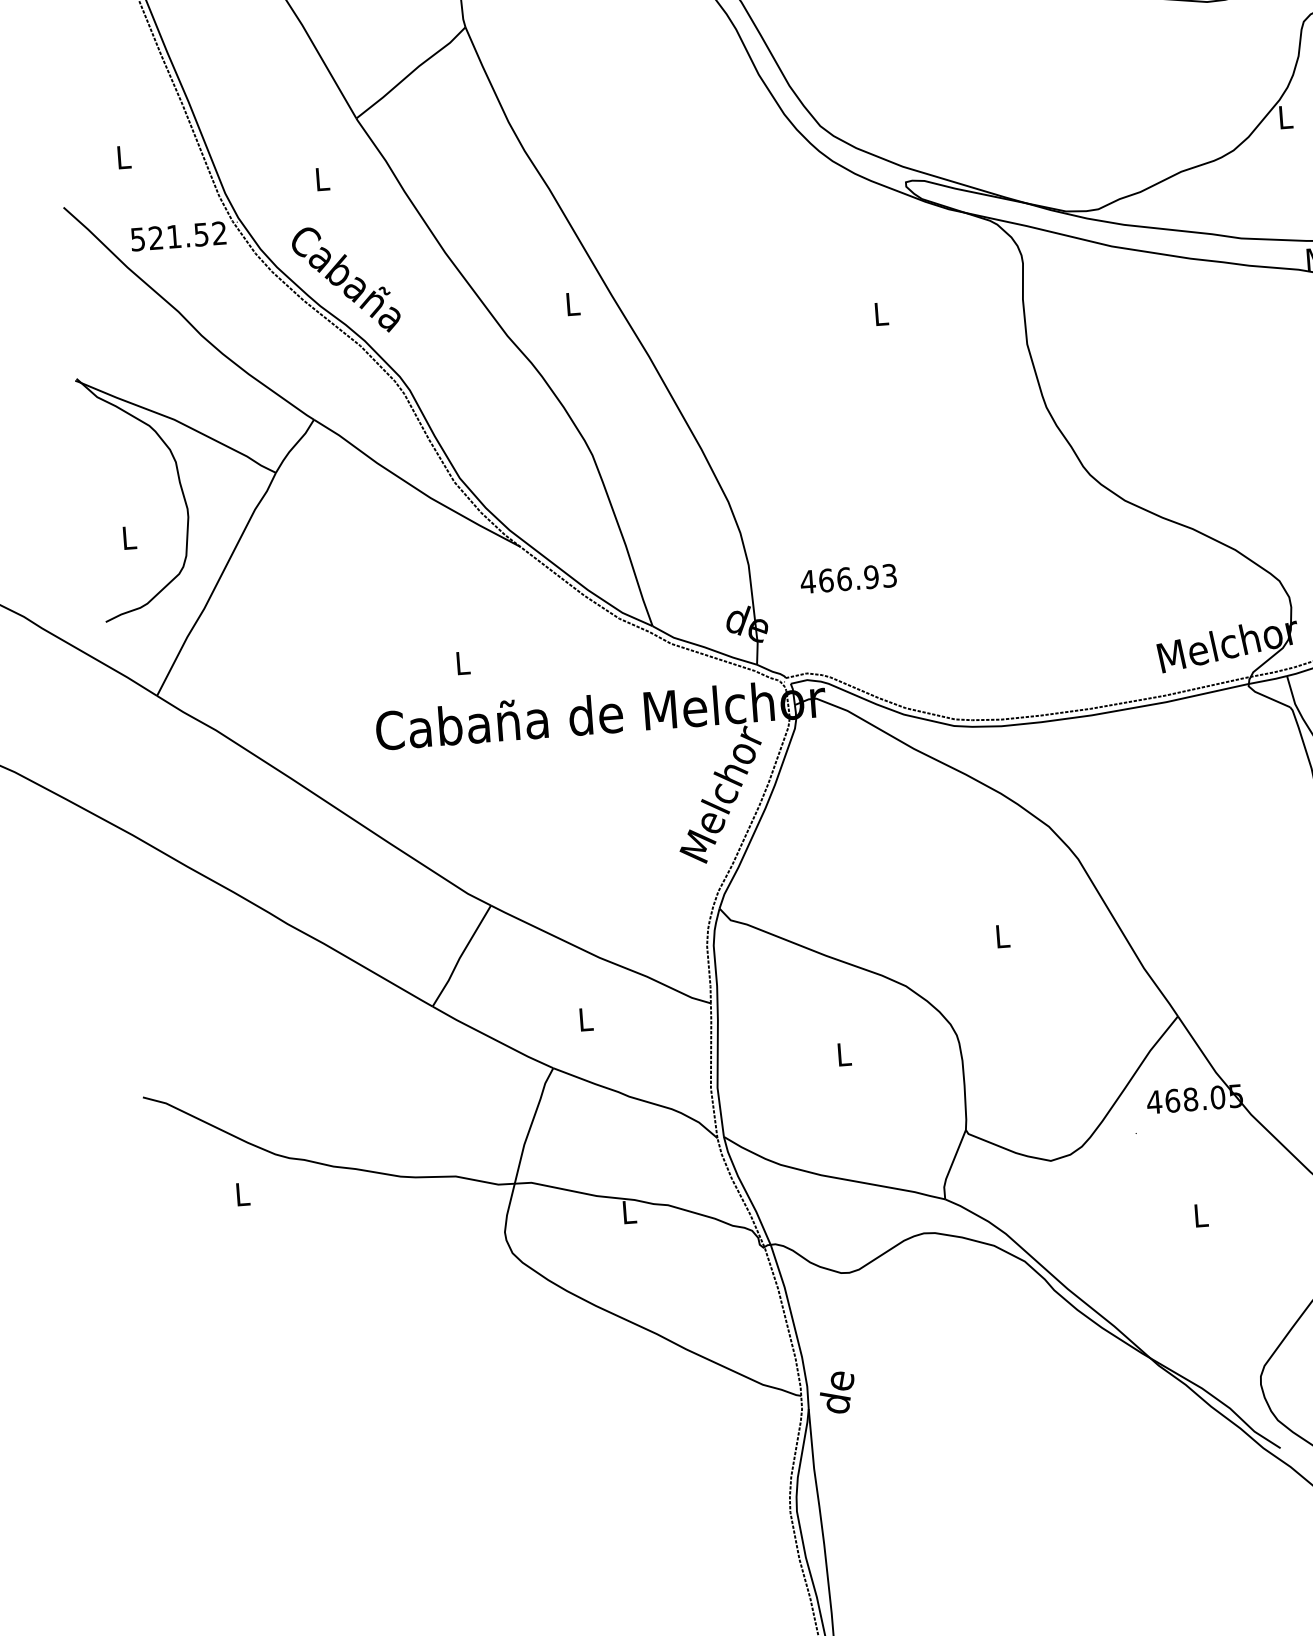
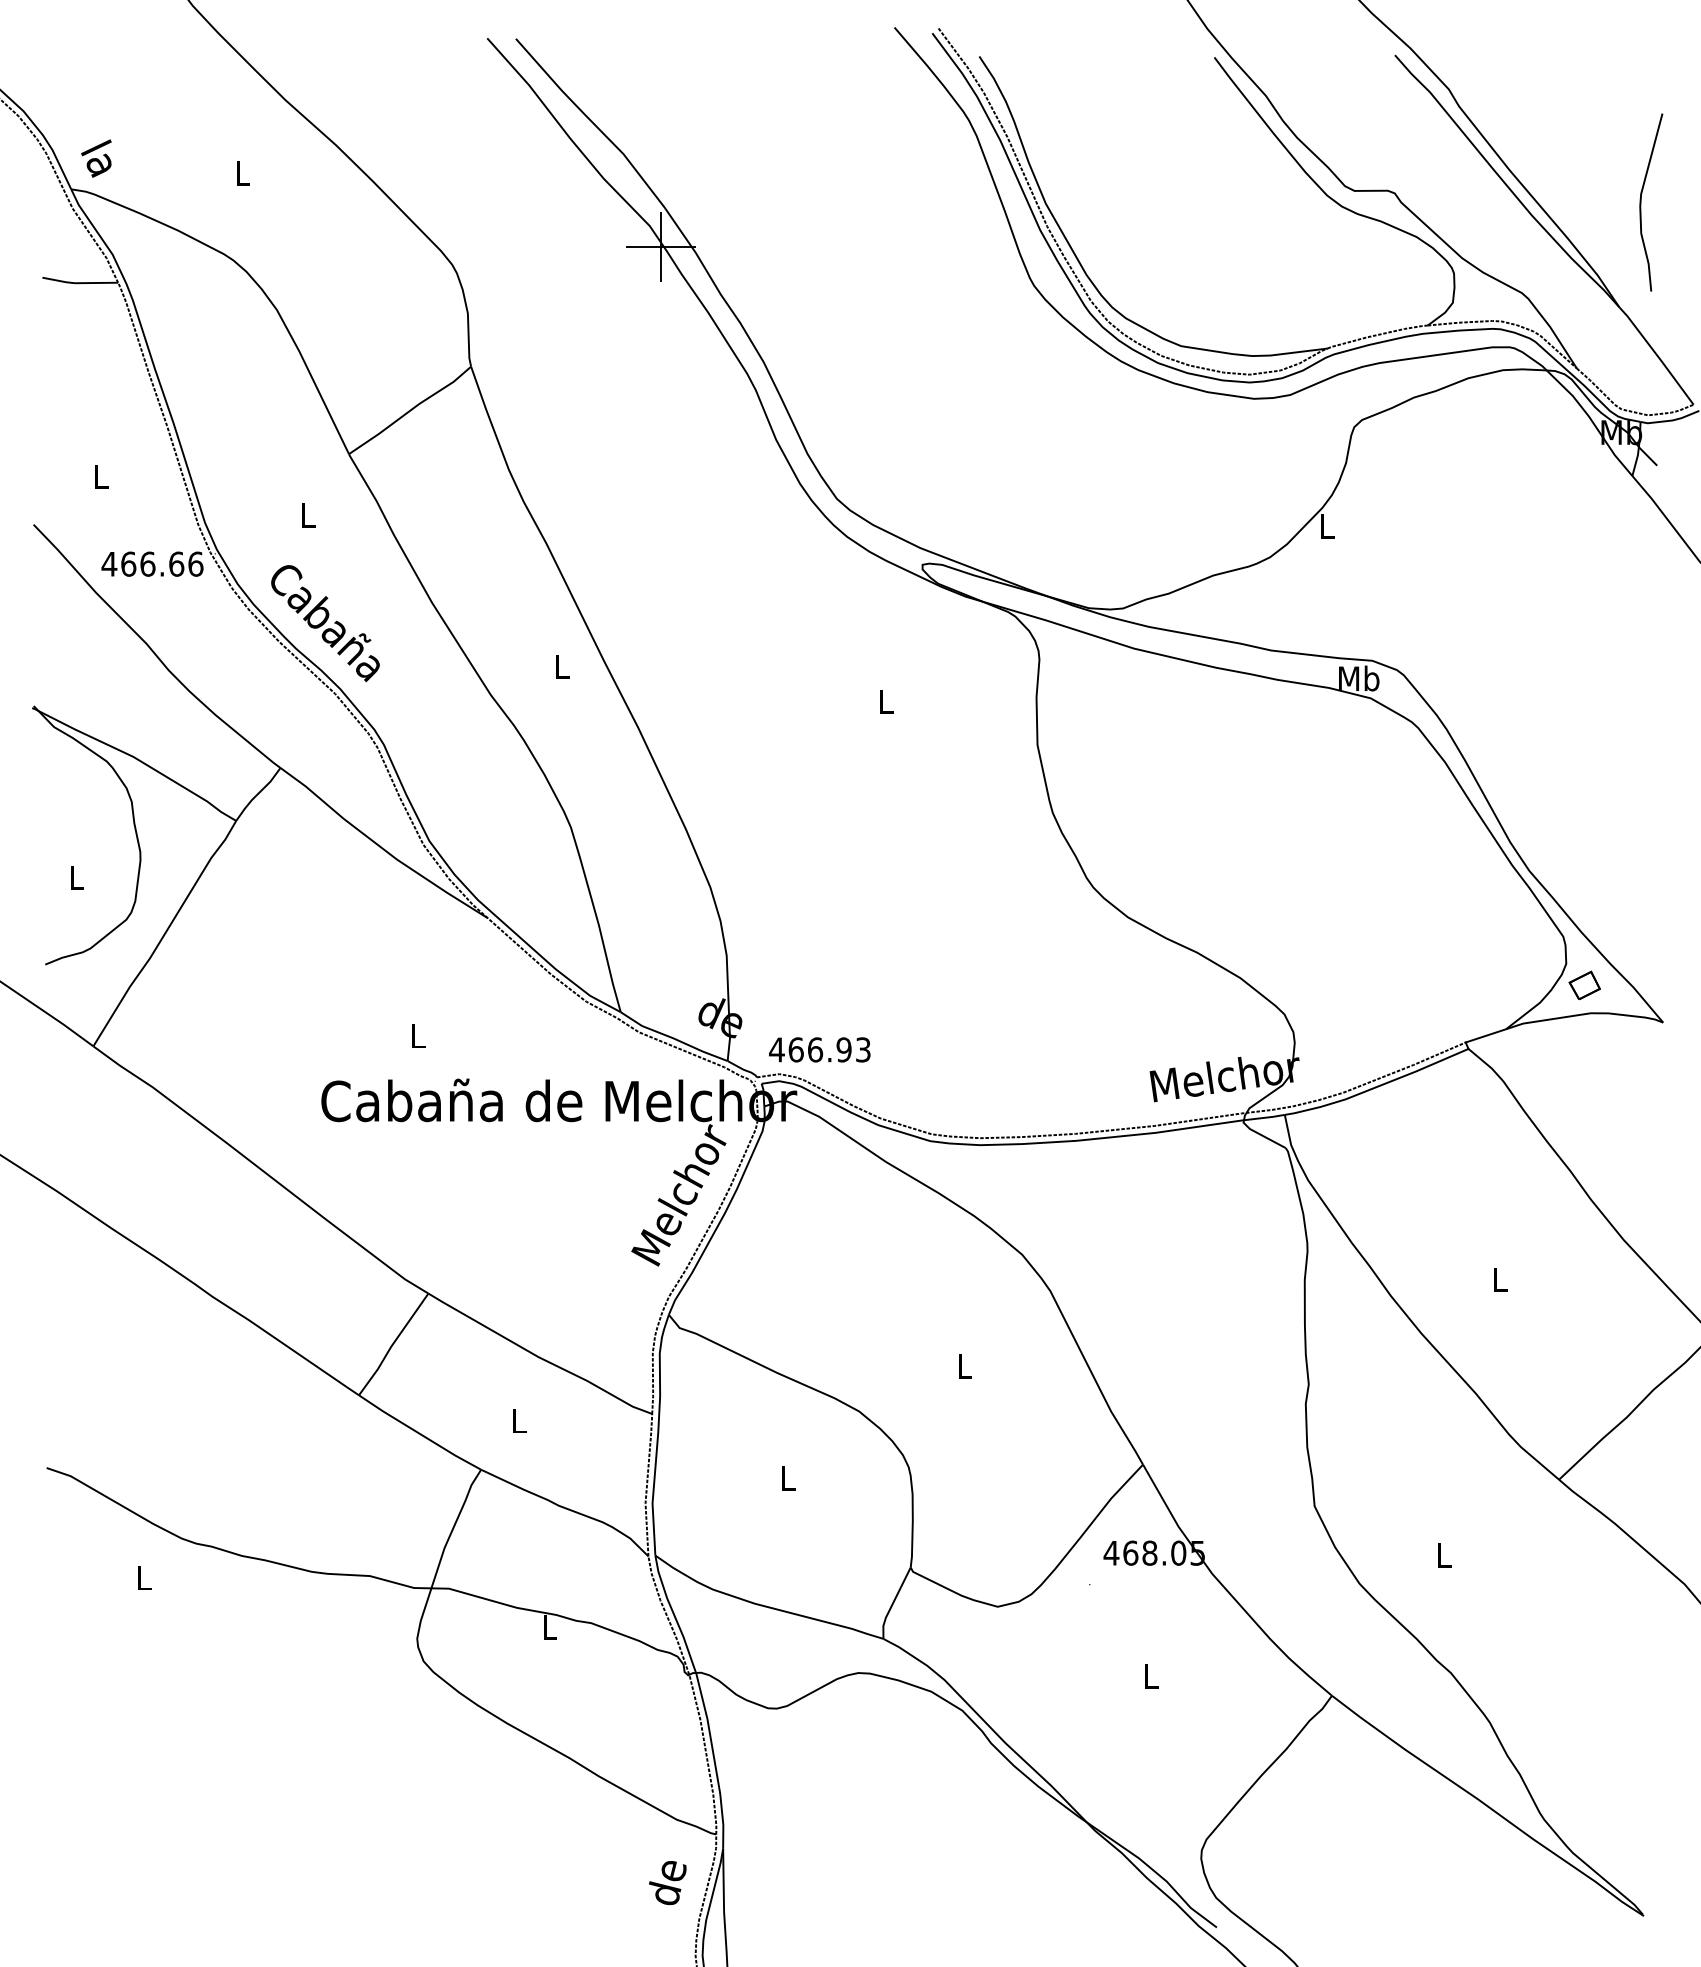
text: (178, 235) -> (152, 563), 521.52 -> 466.66
text: (848, 578) -> (819, 1049), moved
text: (837, 1392) -> (667, 1882), moved

